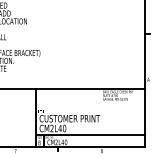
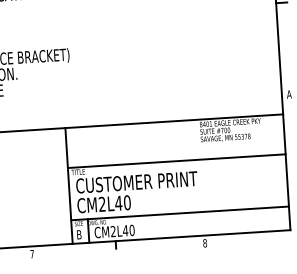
line: (90, 109) -> (176, 161), added

